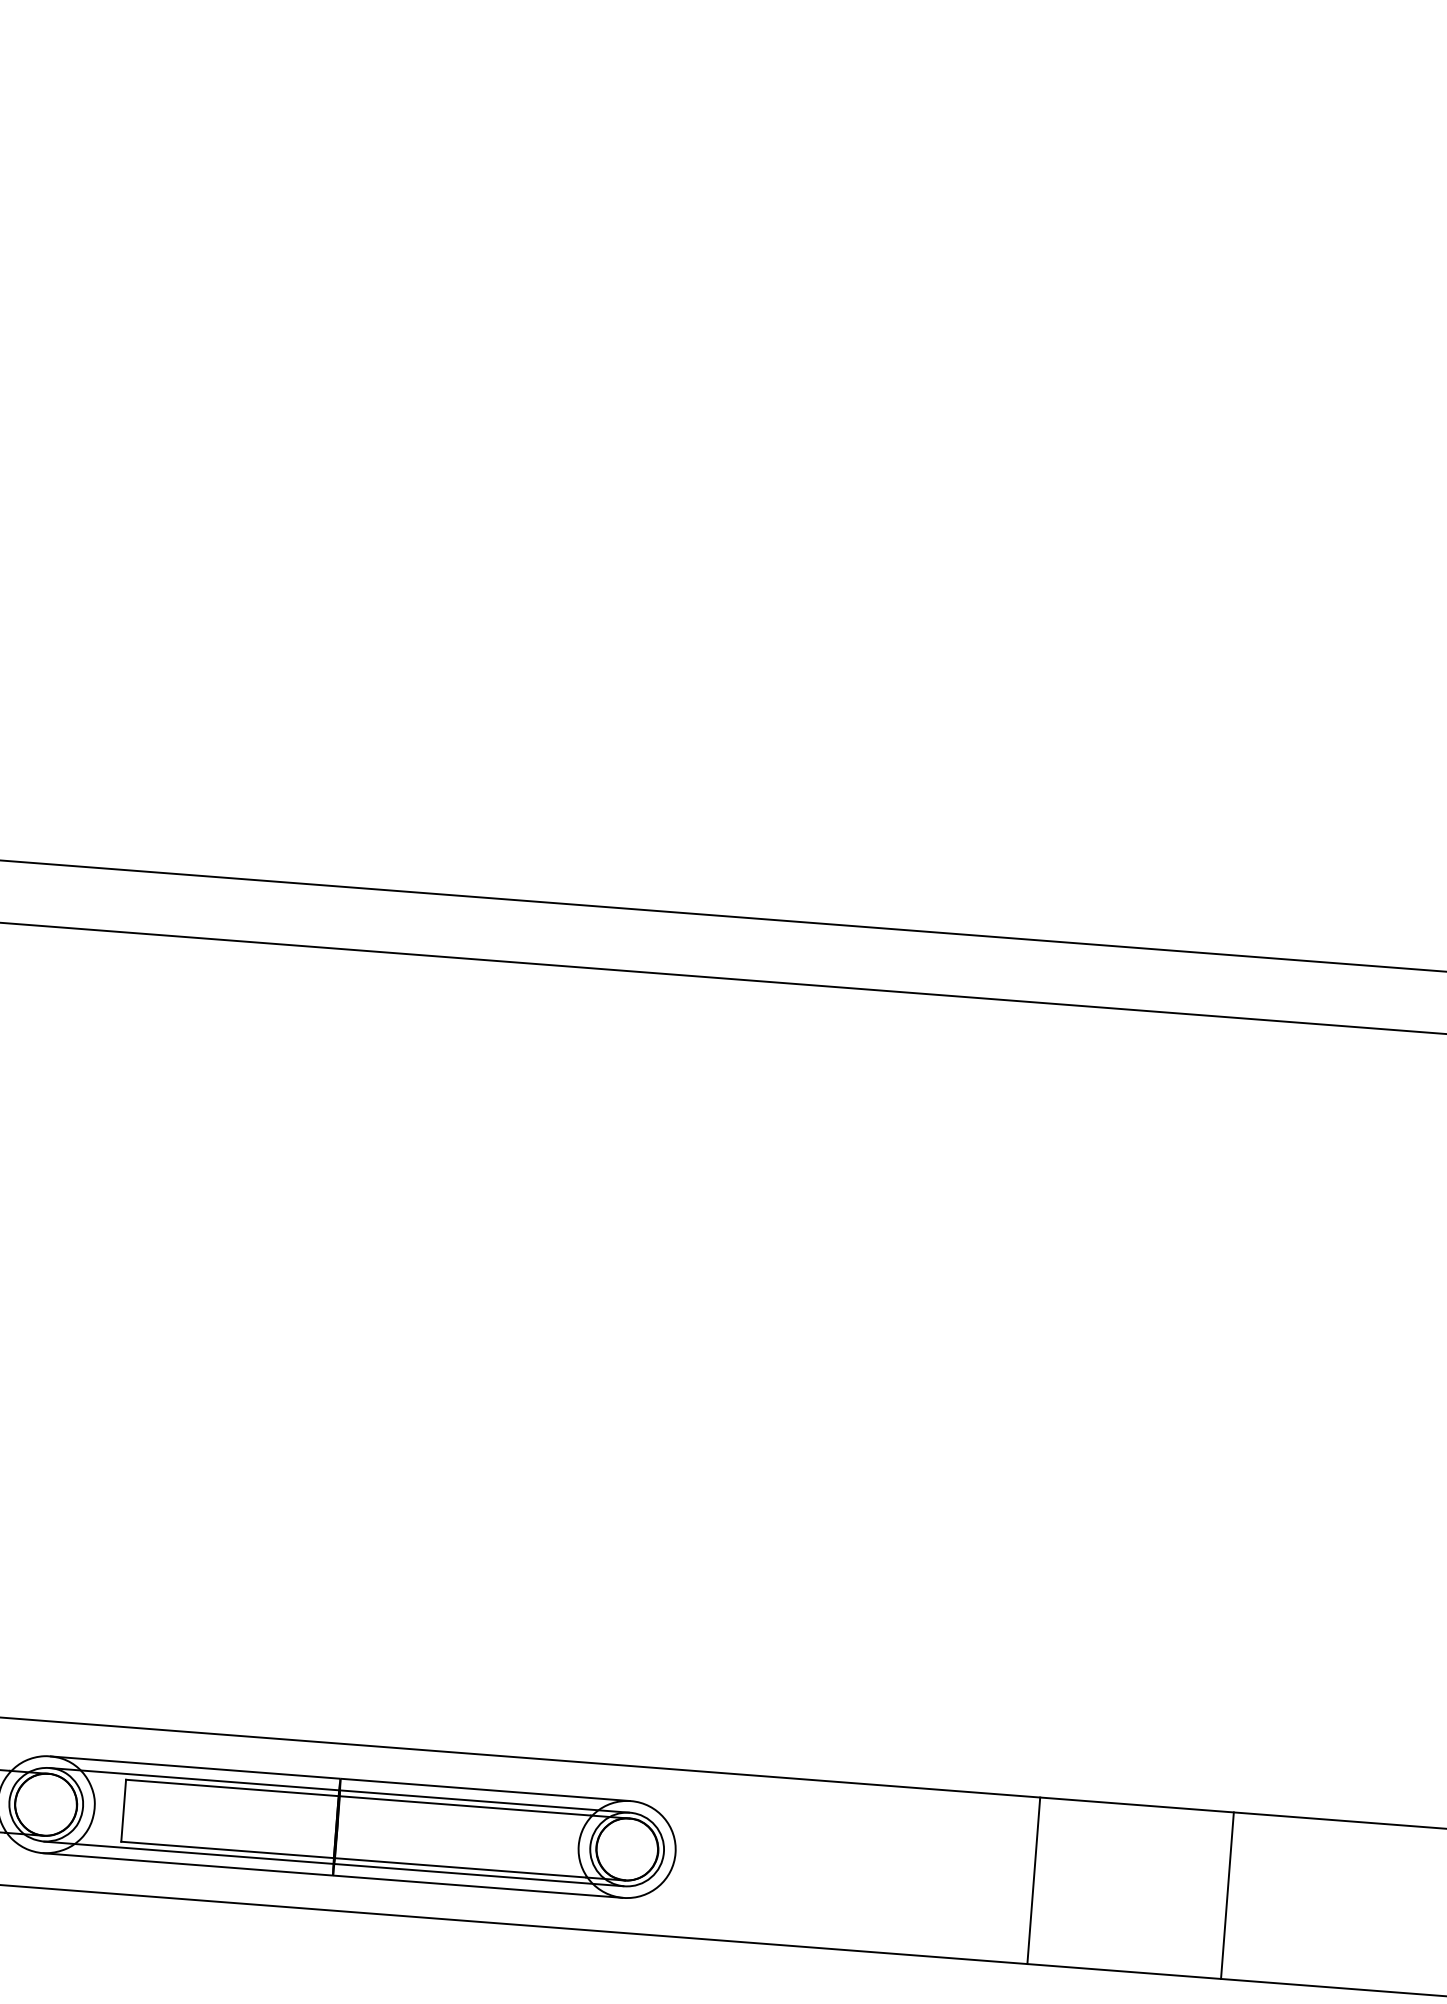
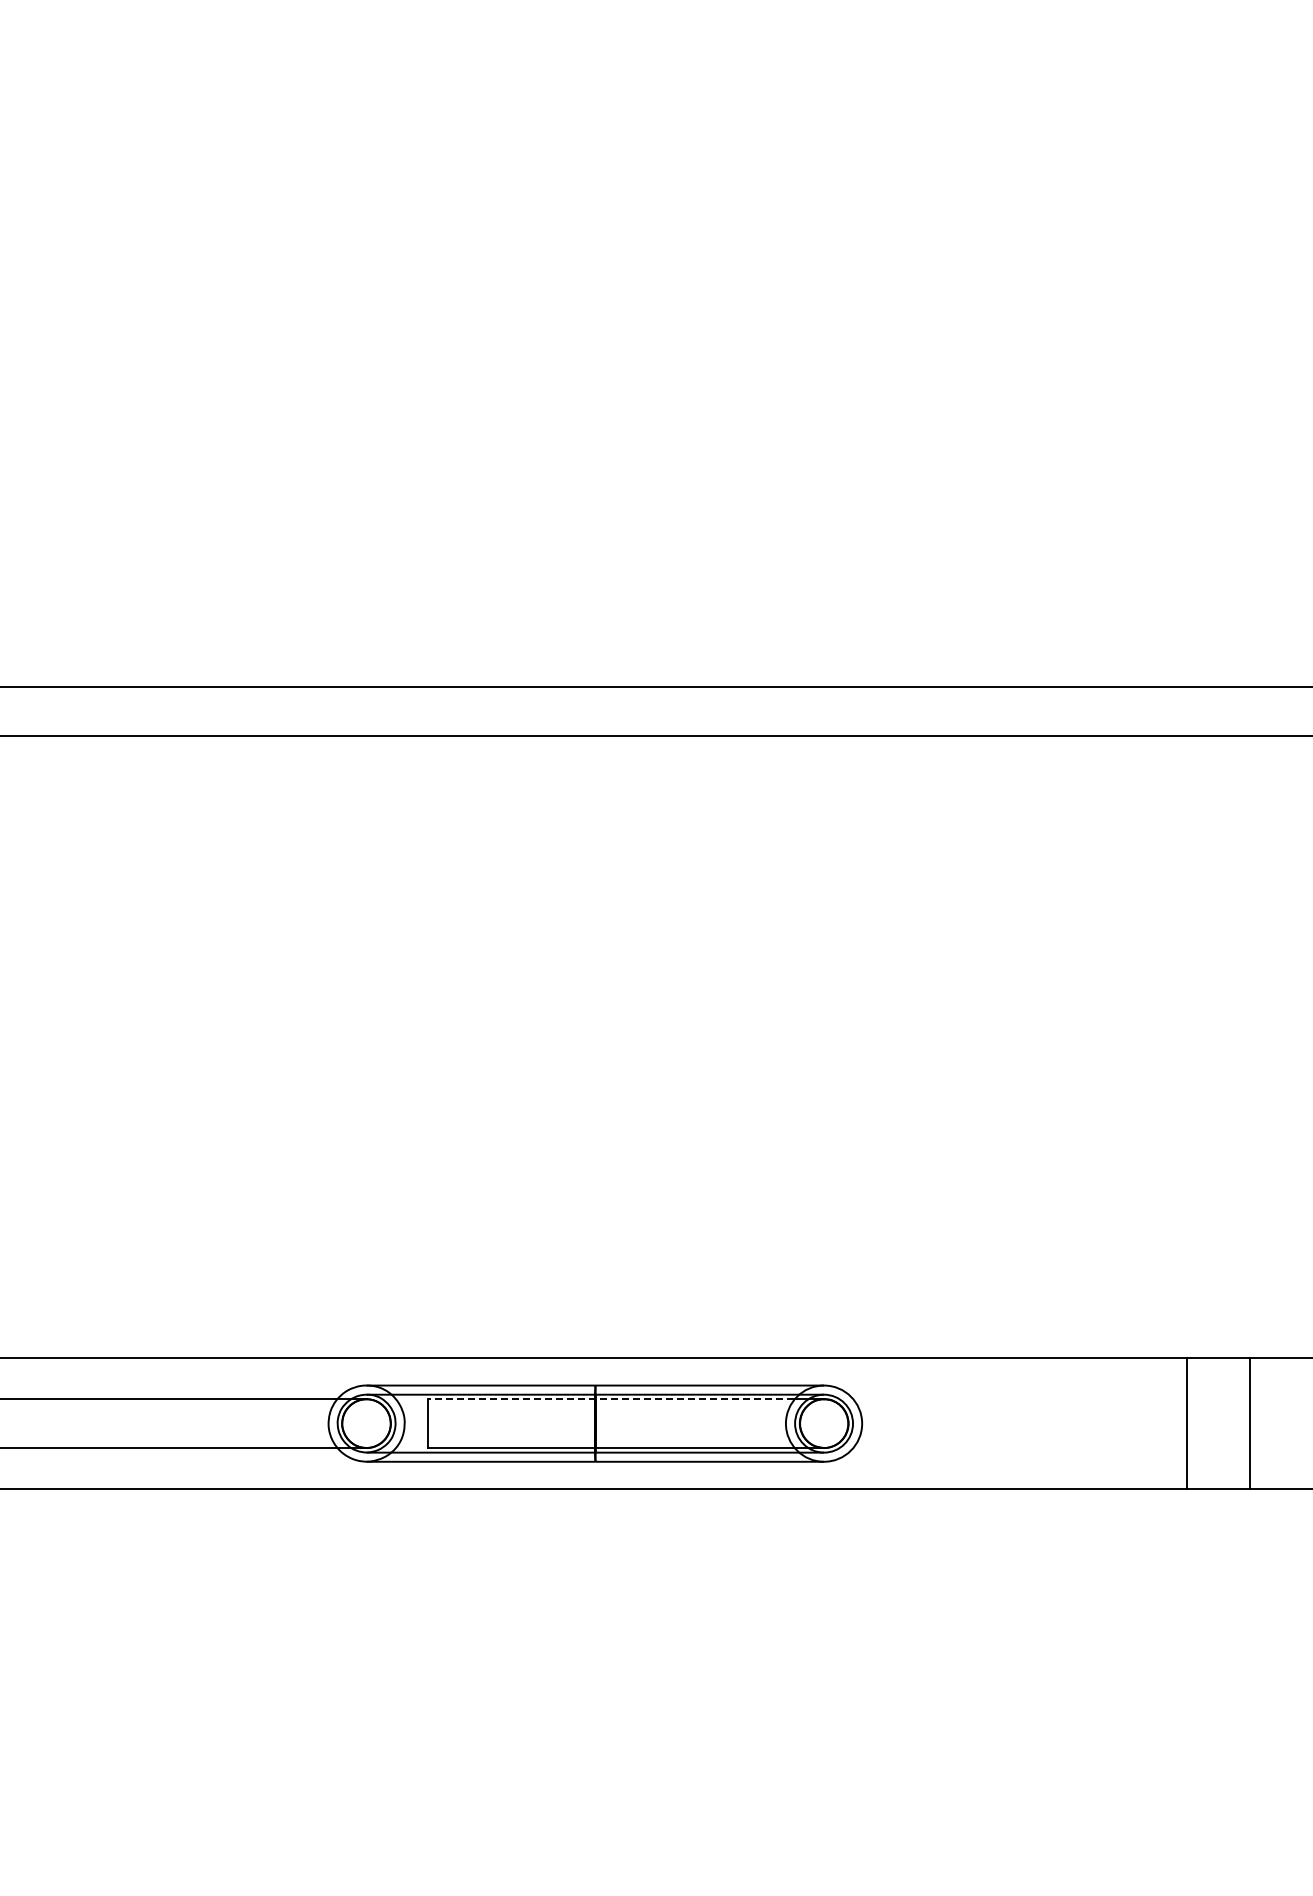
line: (358, 1797) -> (610, 1399), solid -> dashed
line: (1034, 1880) -> (1187, 1423), moved
line: (1227, 1895) -> (1249, 1423), moved

